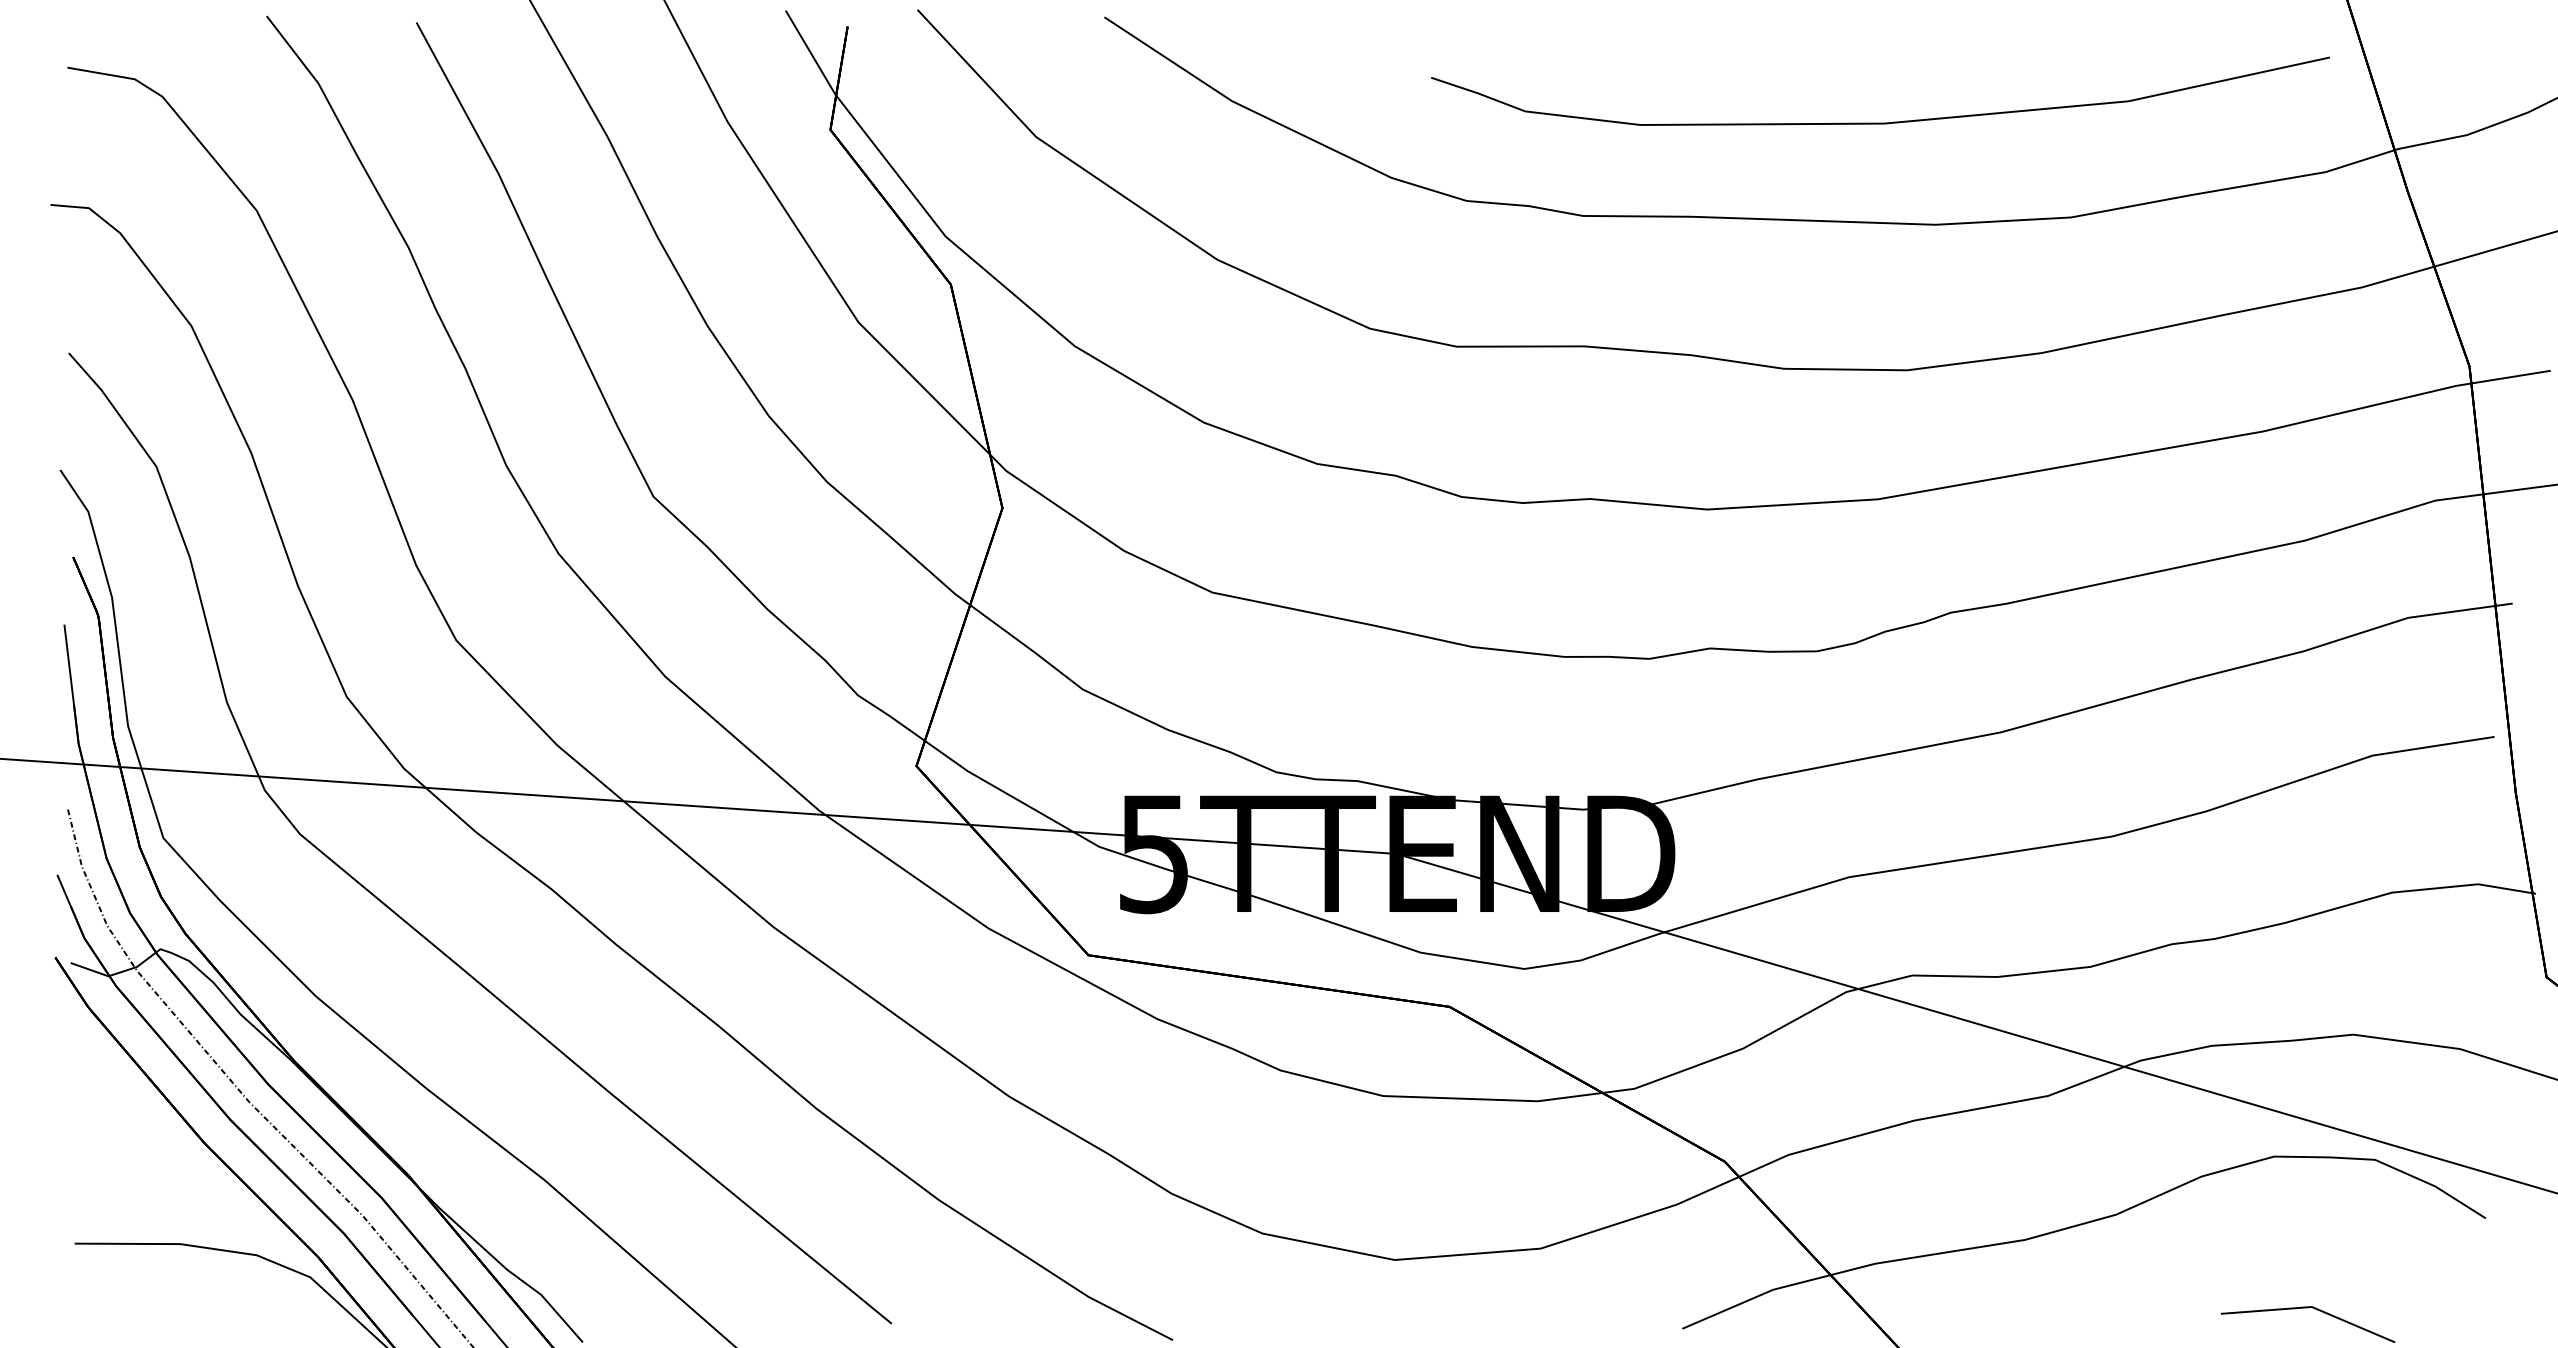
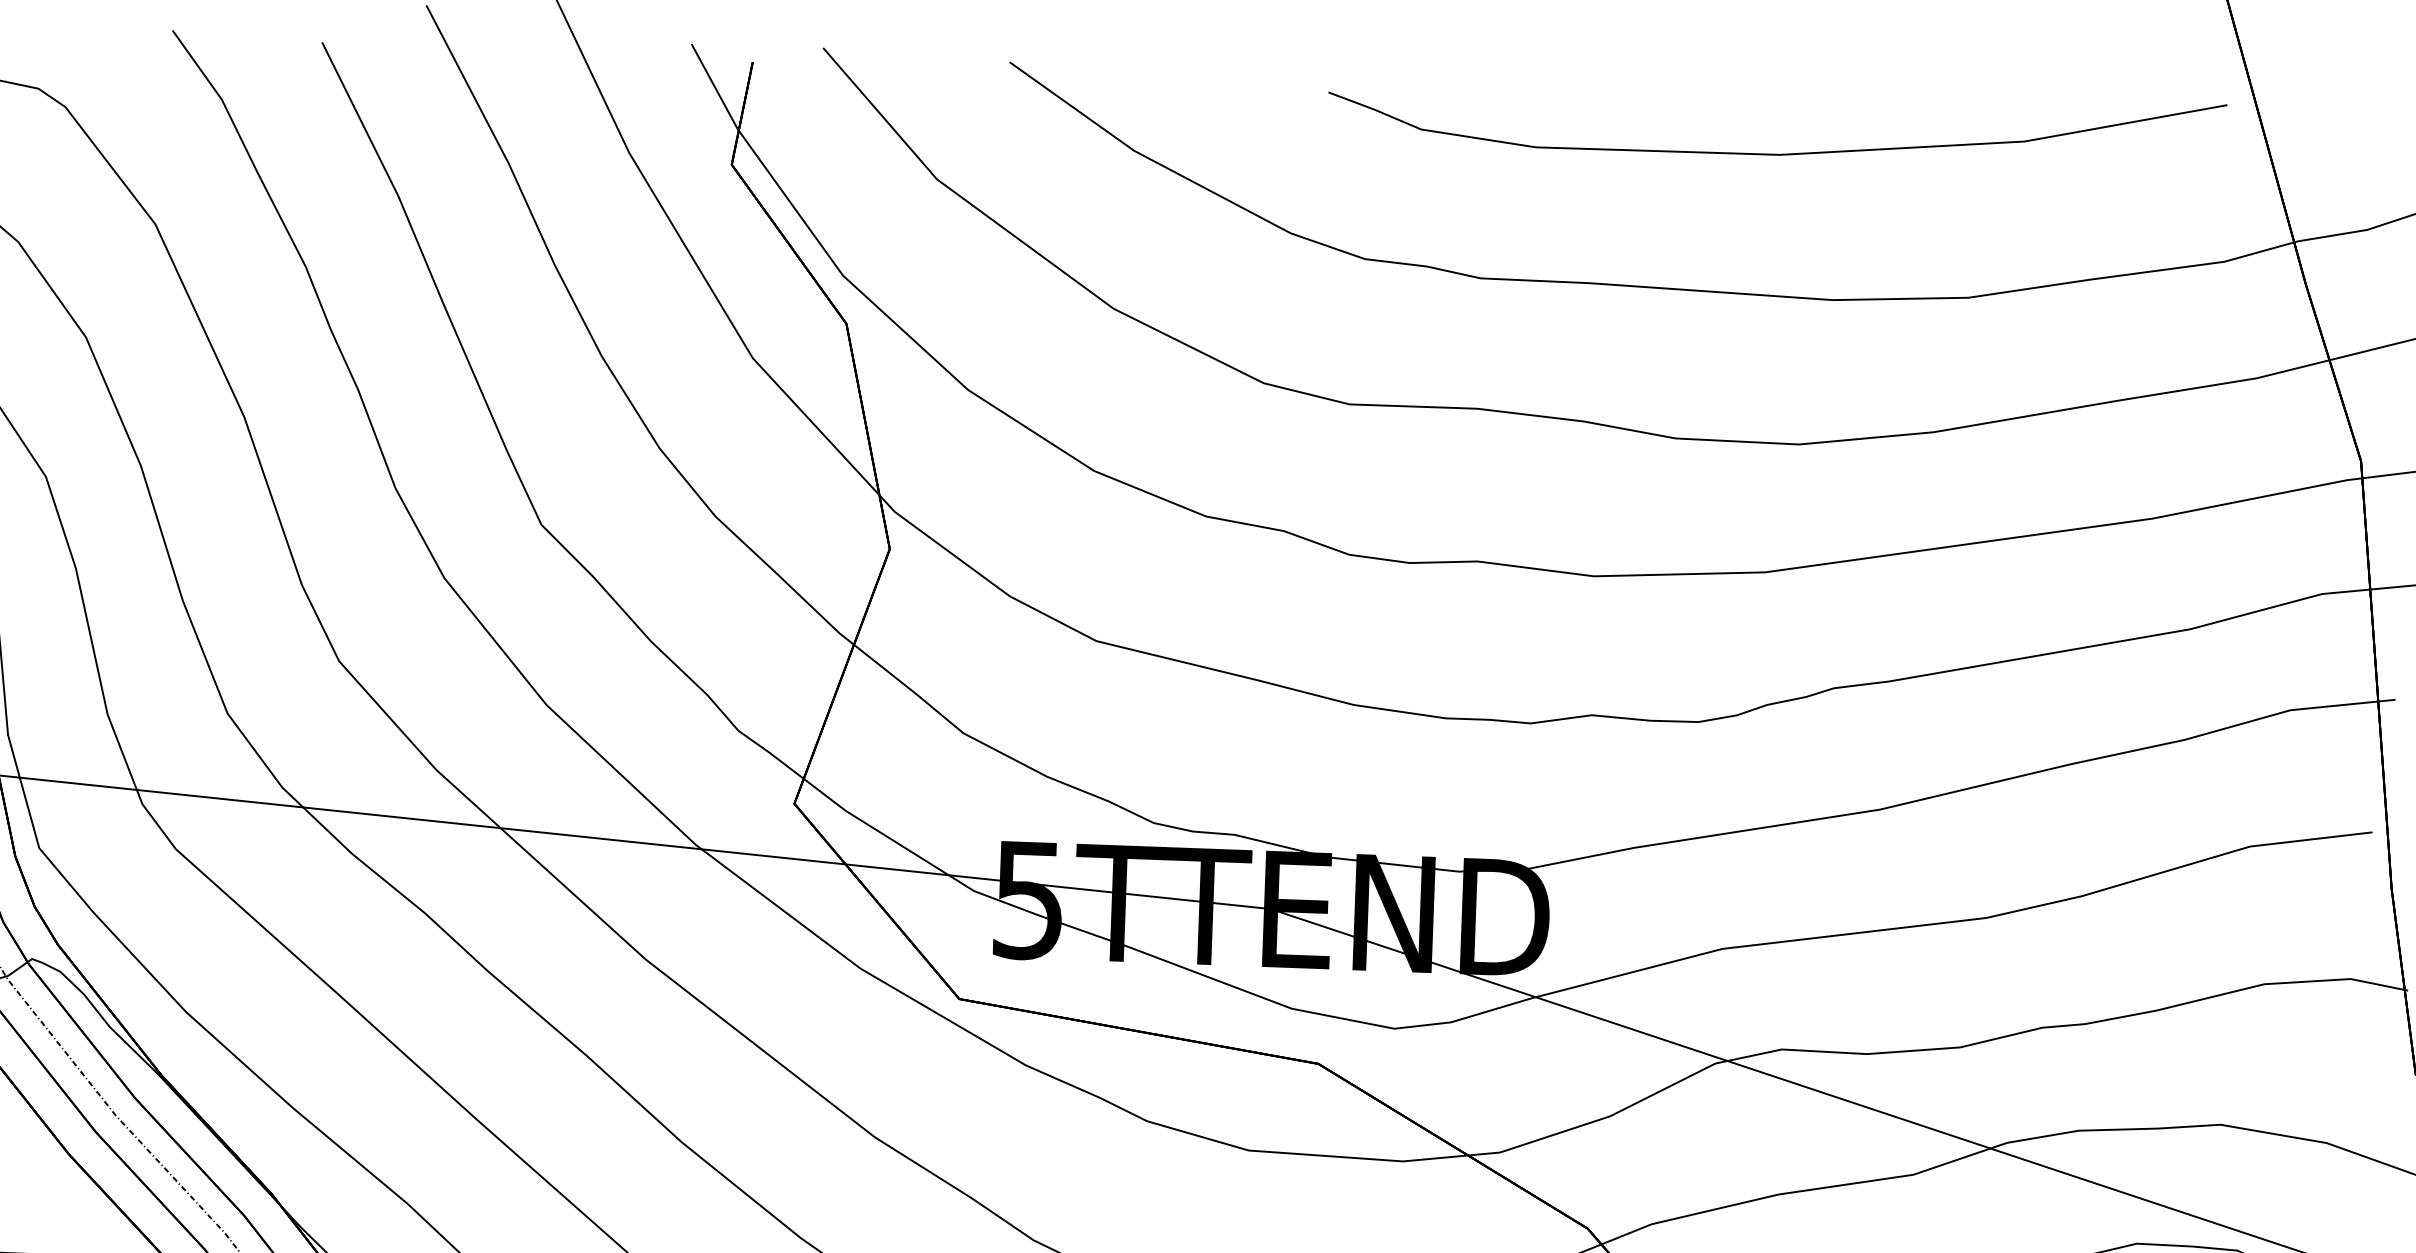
part: (1880, 122) -> (1775, 153), moved

